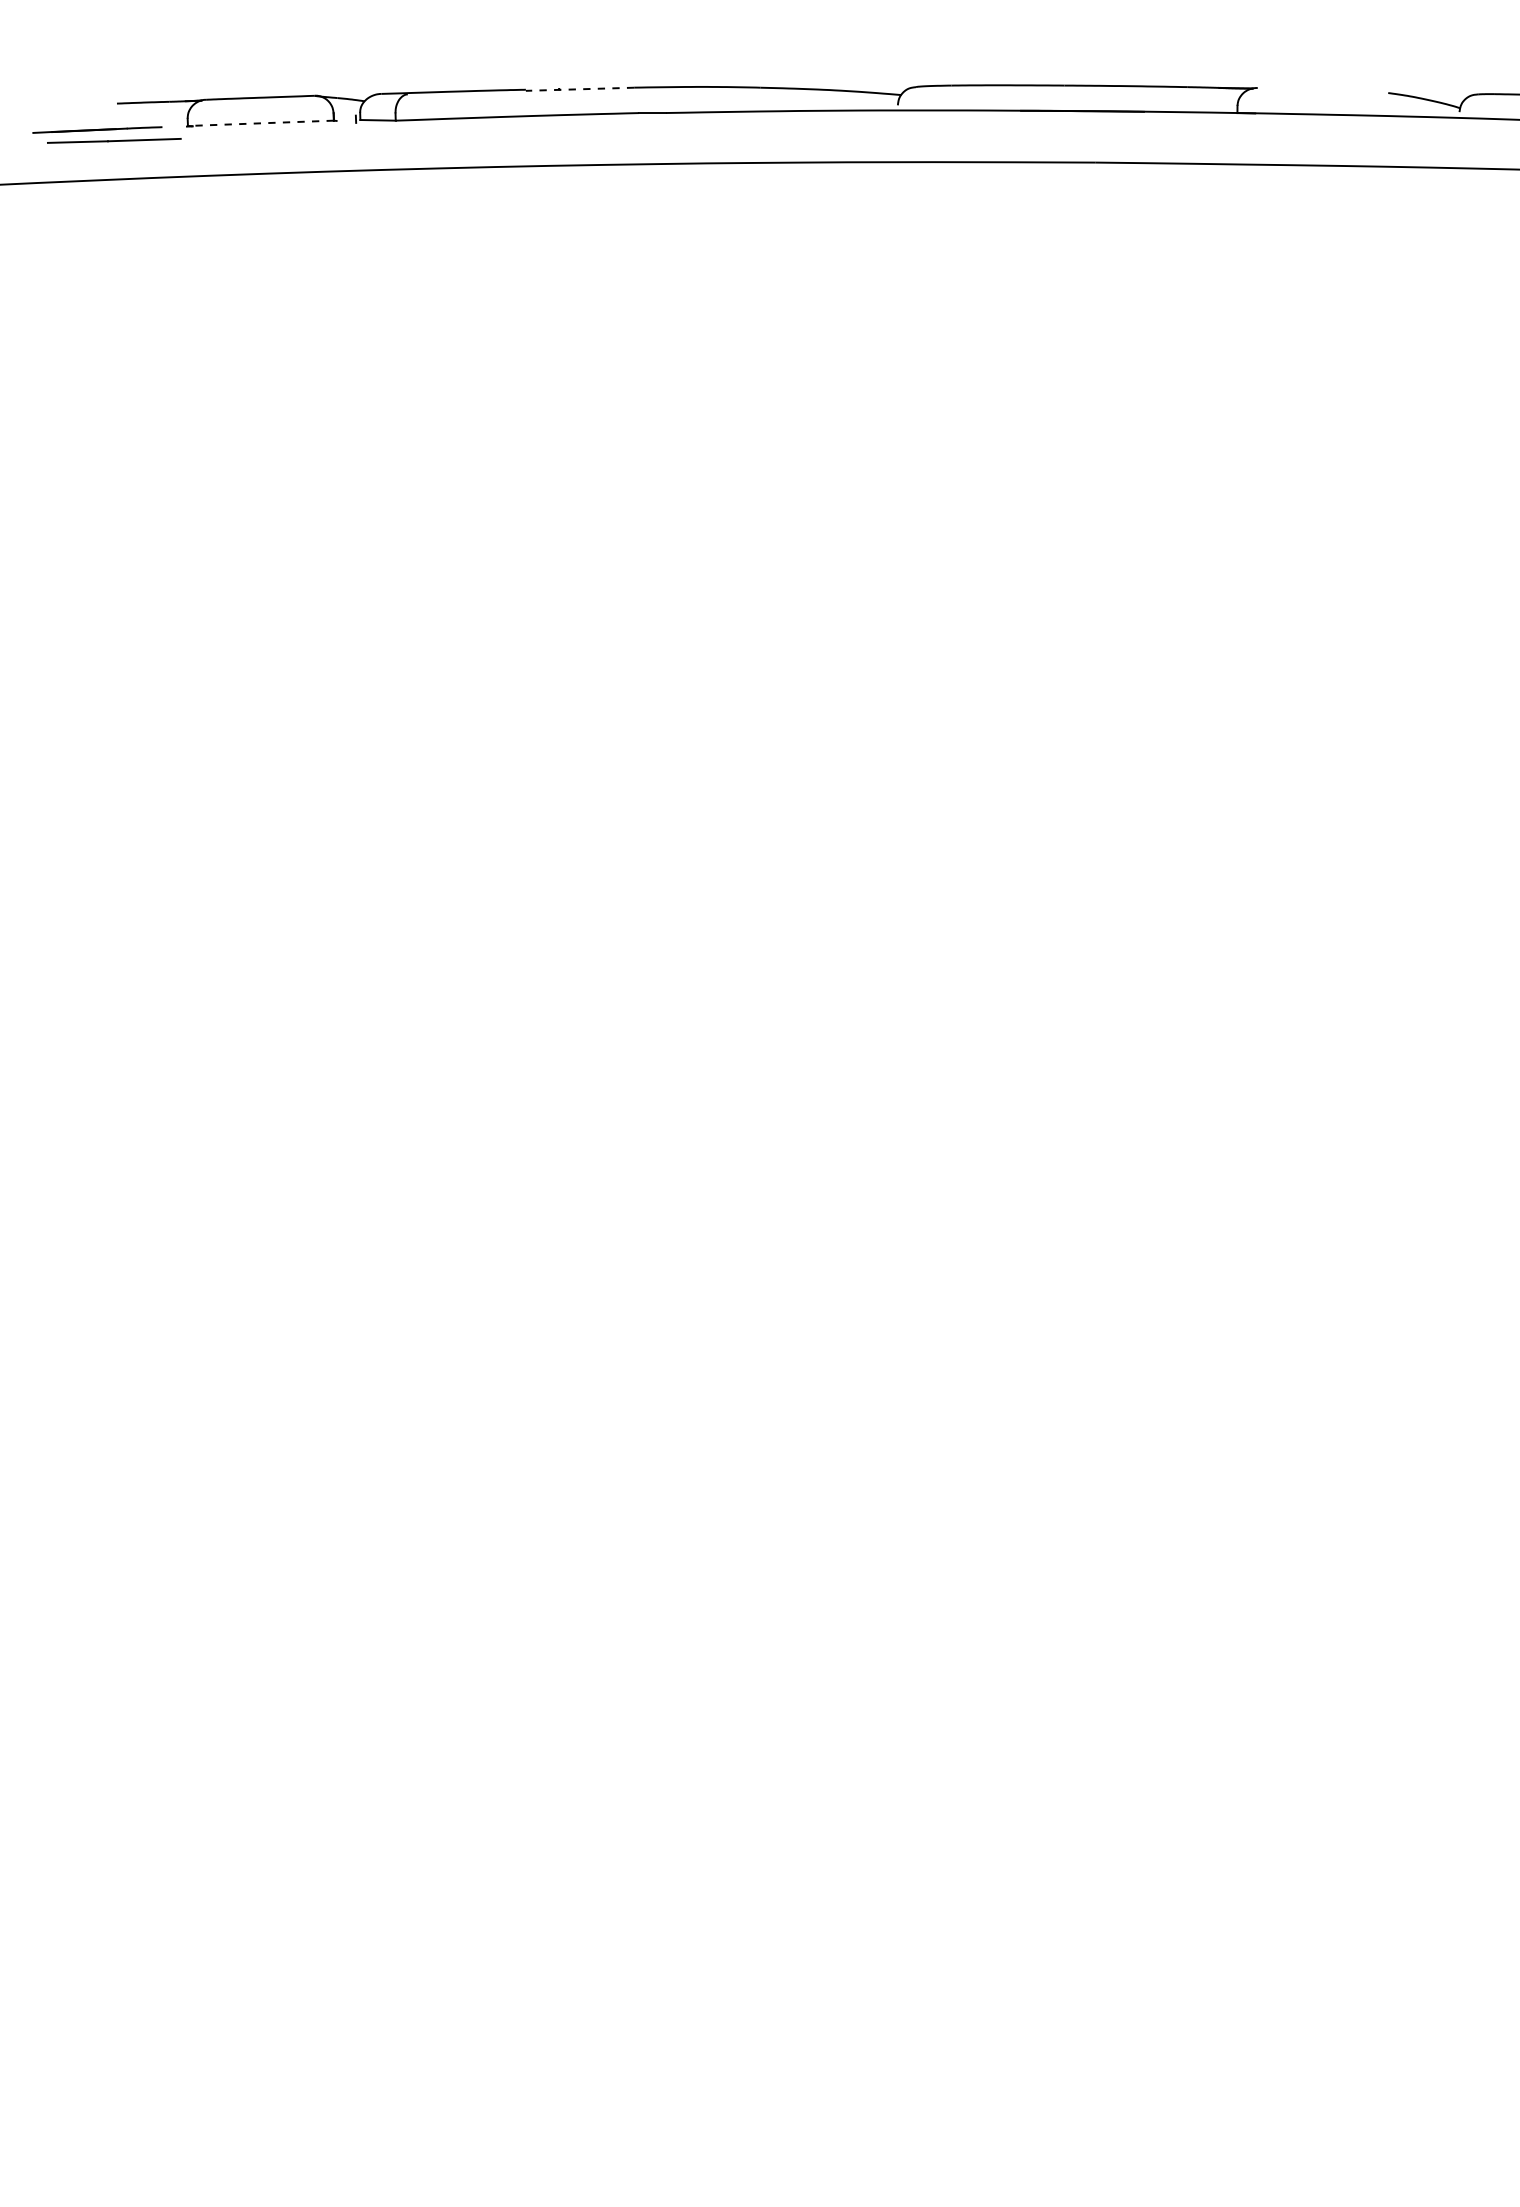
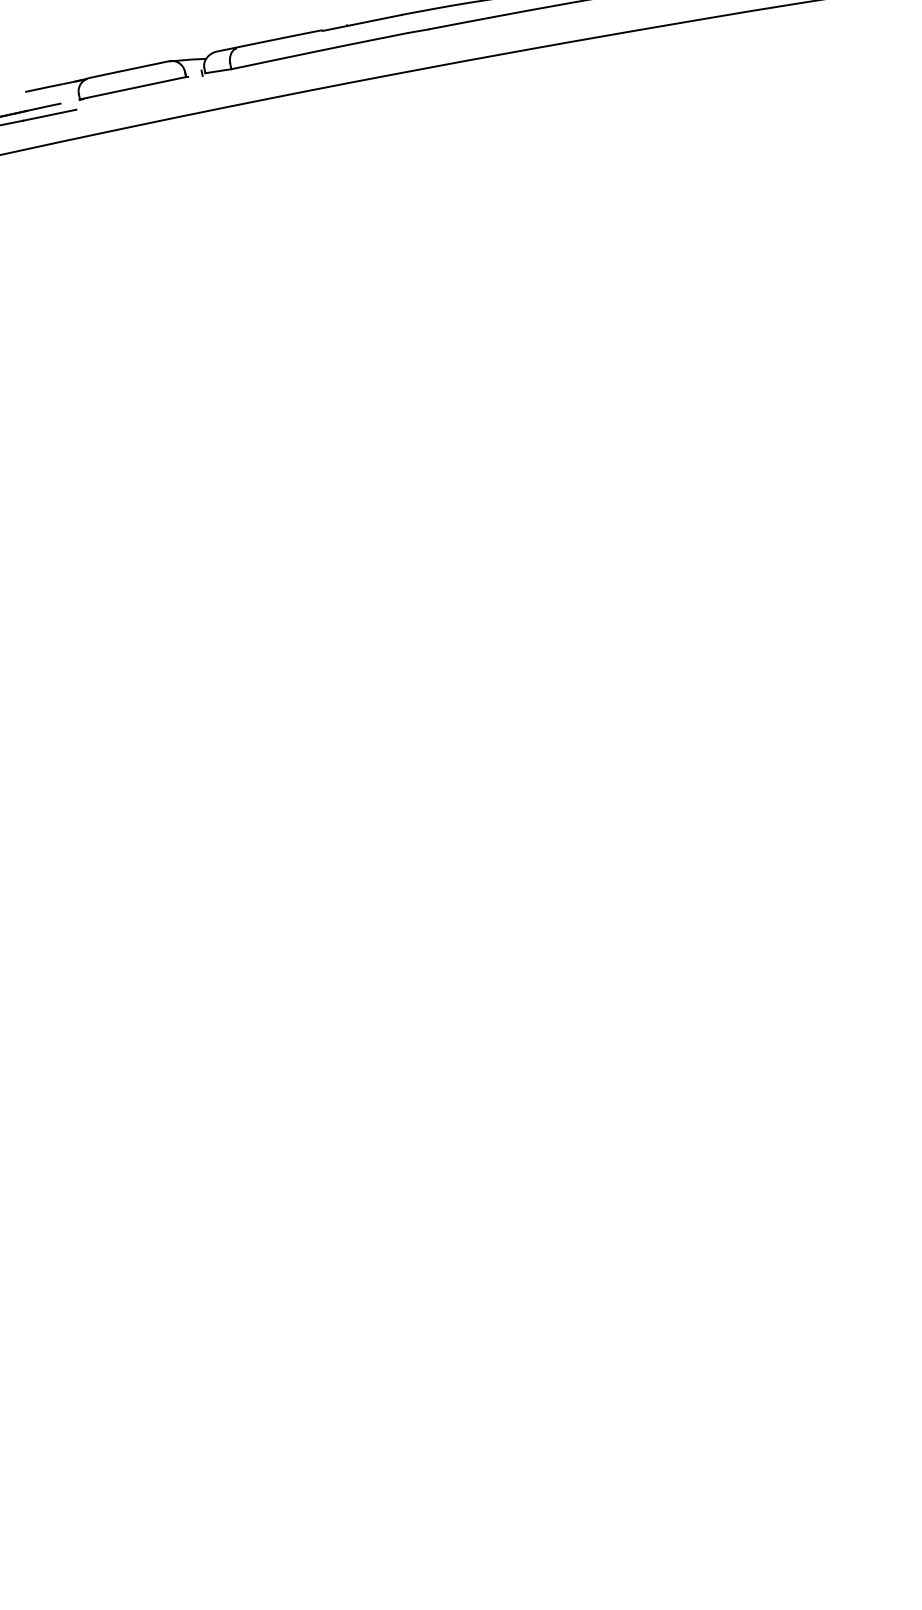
line: (579, 89) -> (361, 23), dashed -> solid
line: (260, 123) -> (132, 88), dashed -> solid

